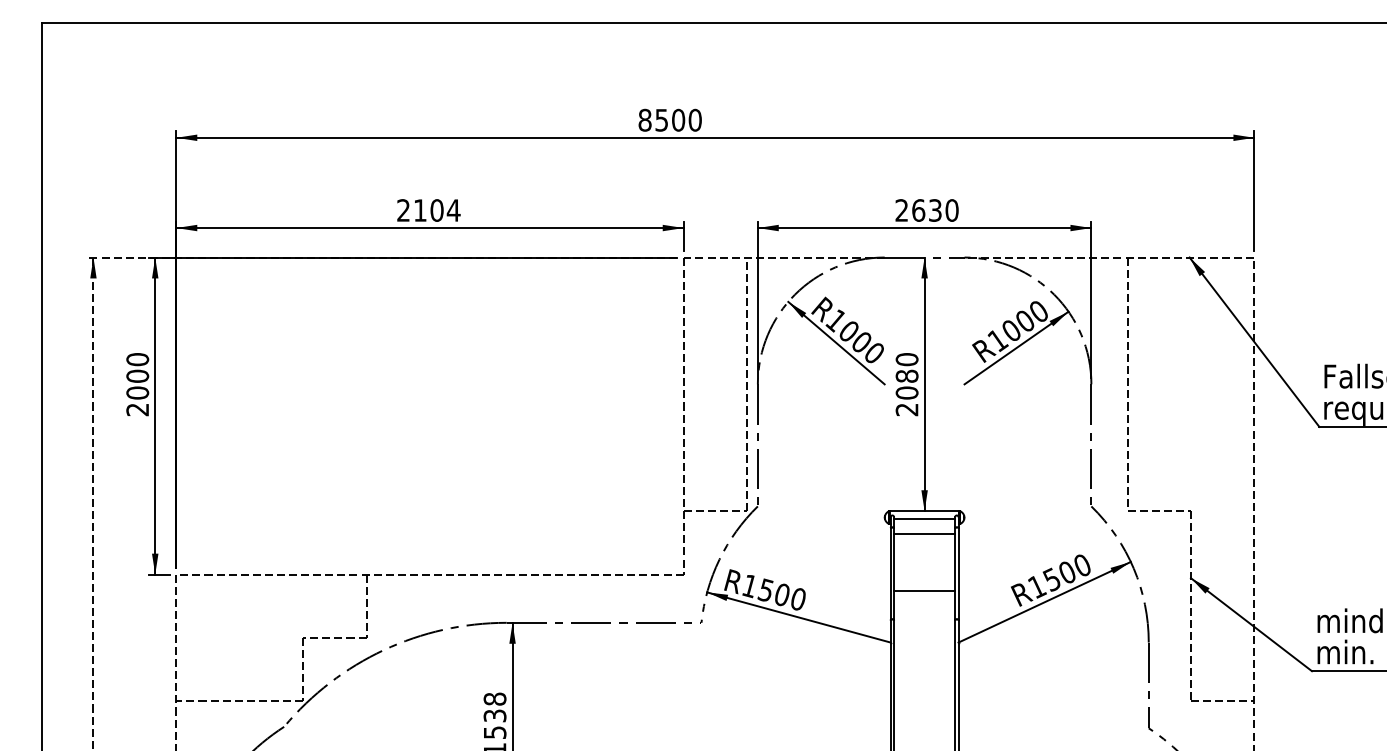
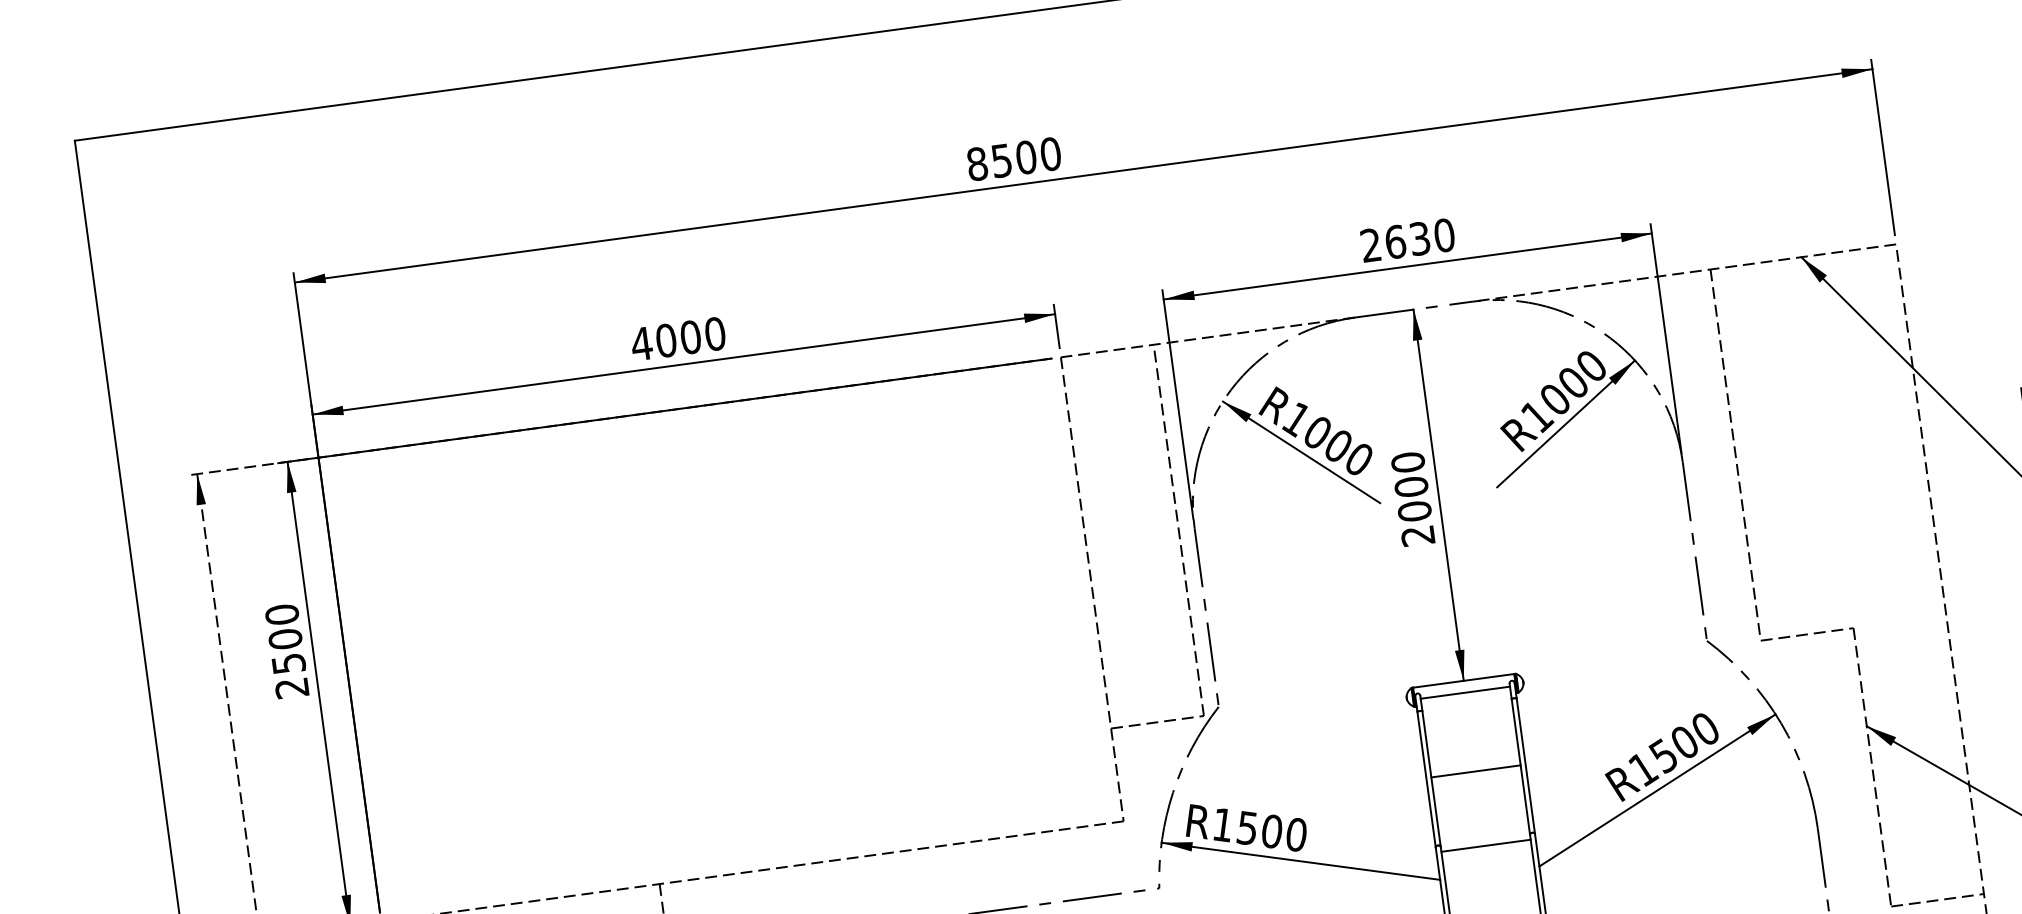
text: (428, 210) -> (678, 338), 2104 -> 4000
text: (907, 375) -> (1411, 485), 2080 -> 2000
text: (137, 392) -> (288, 662), 2000 -> 2500
line: (924, 534) -> (1475, 772), moved
line: (924, 590) -> (1485, 845), moved

